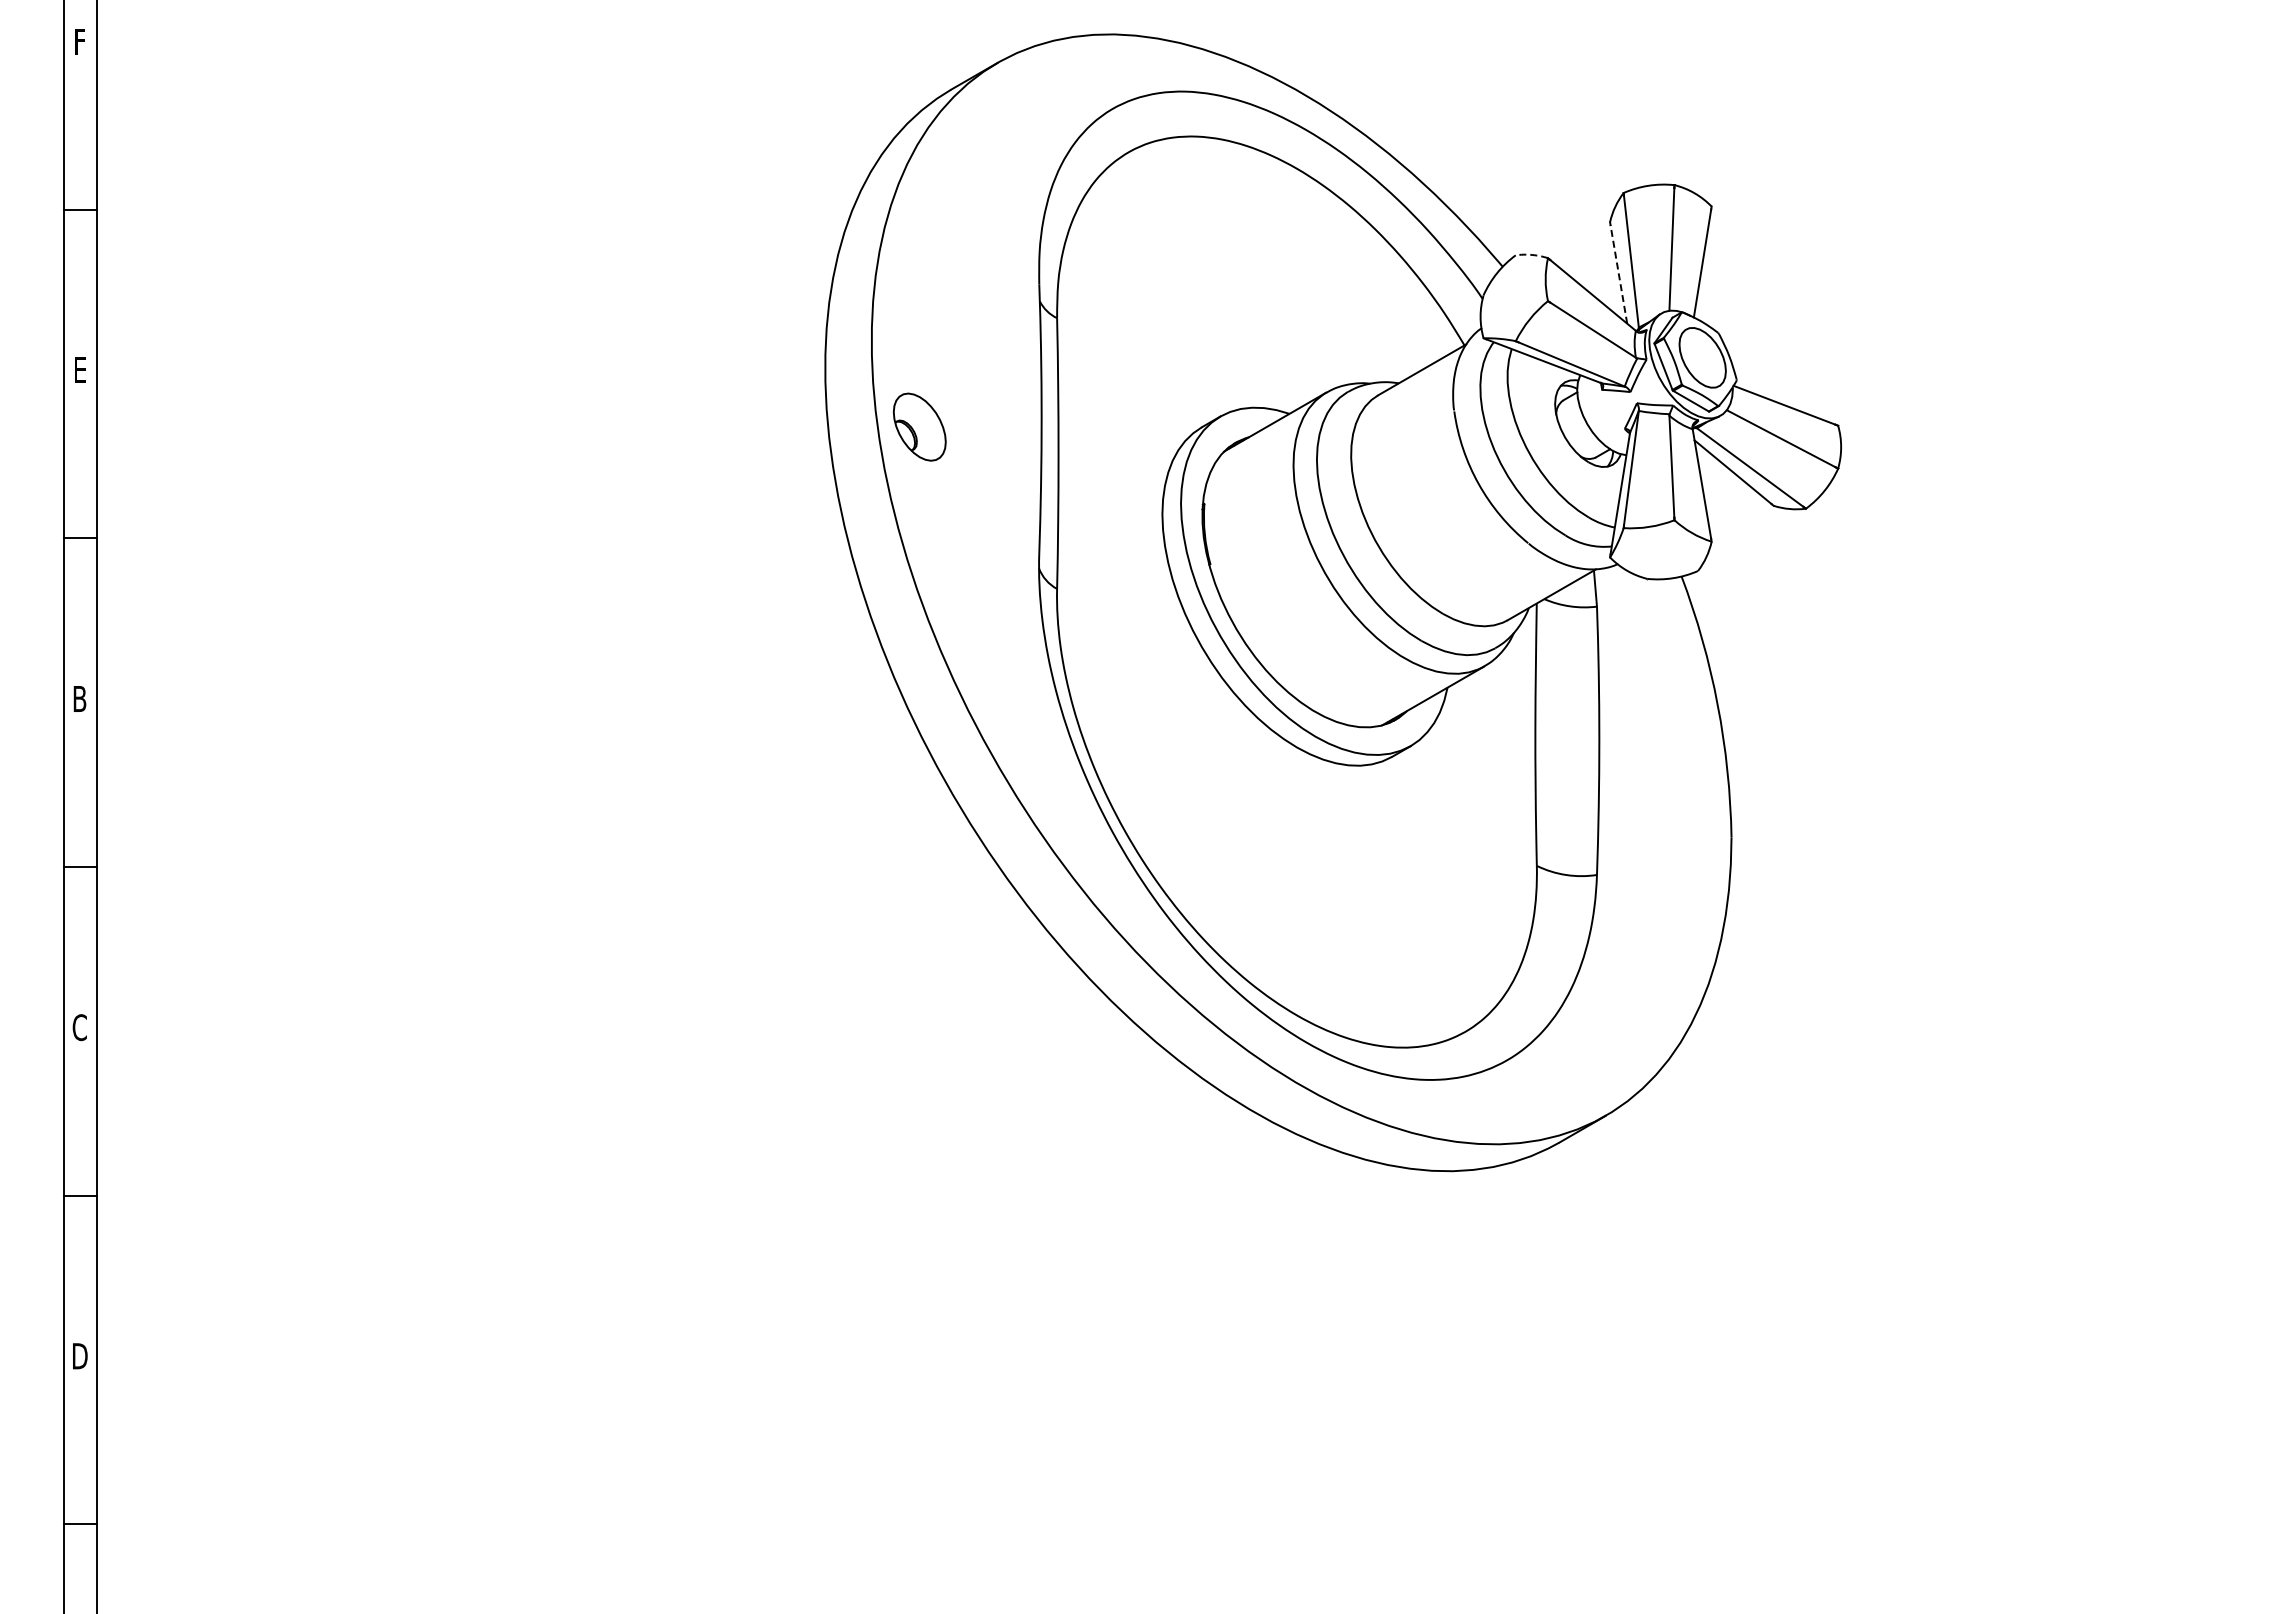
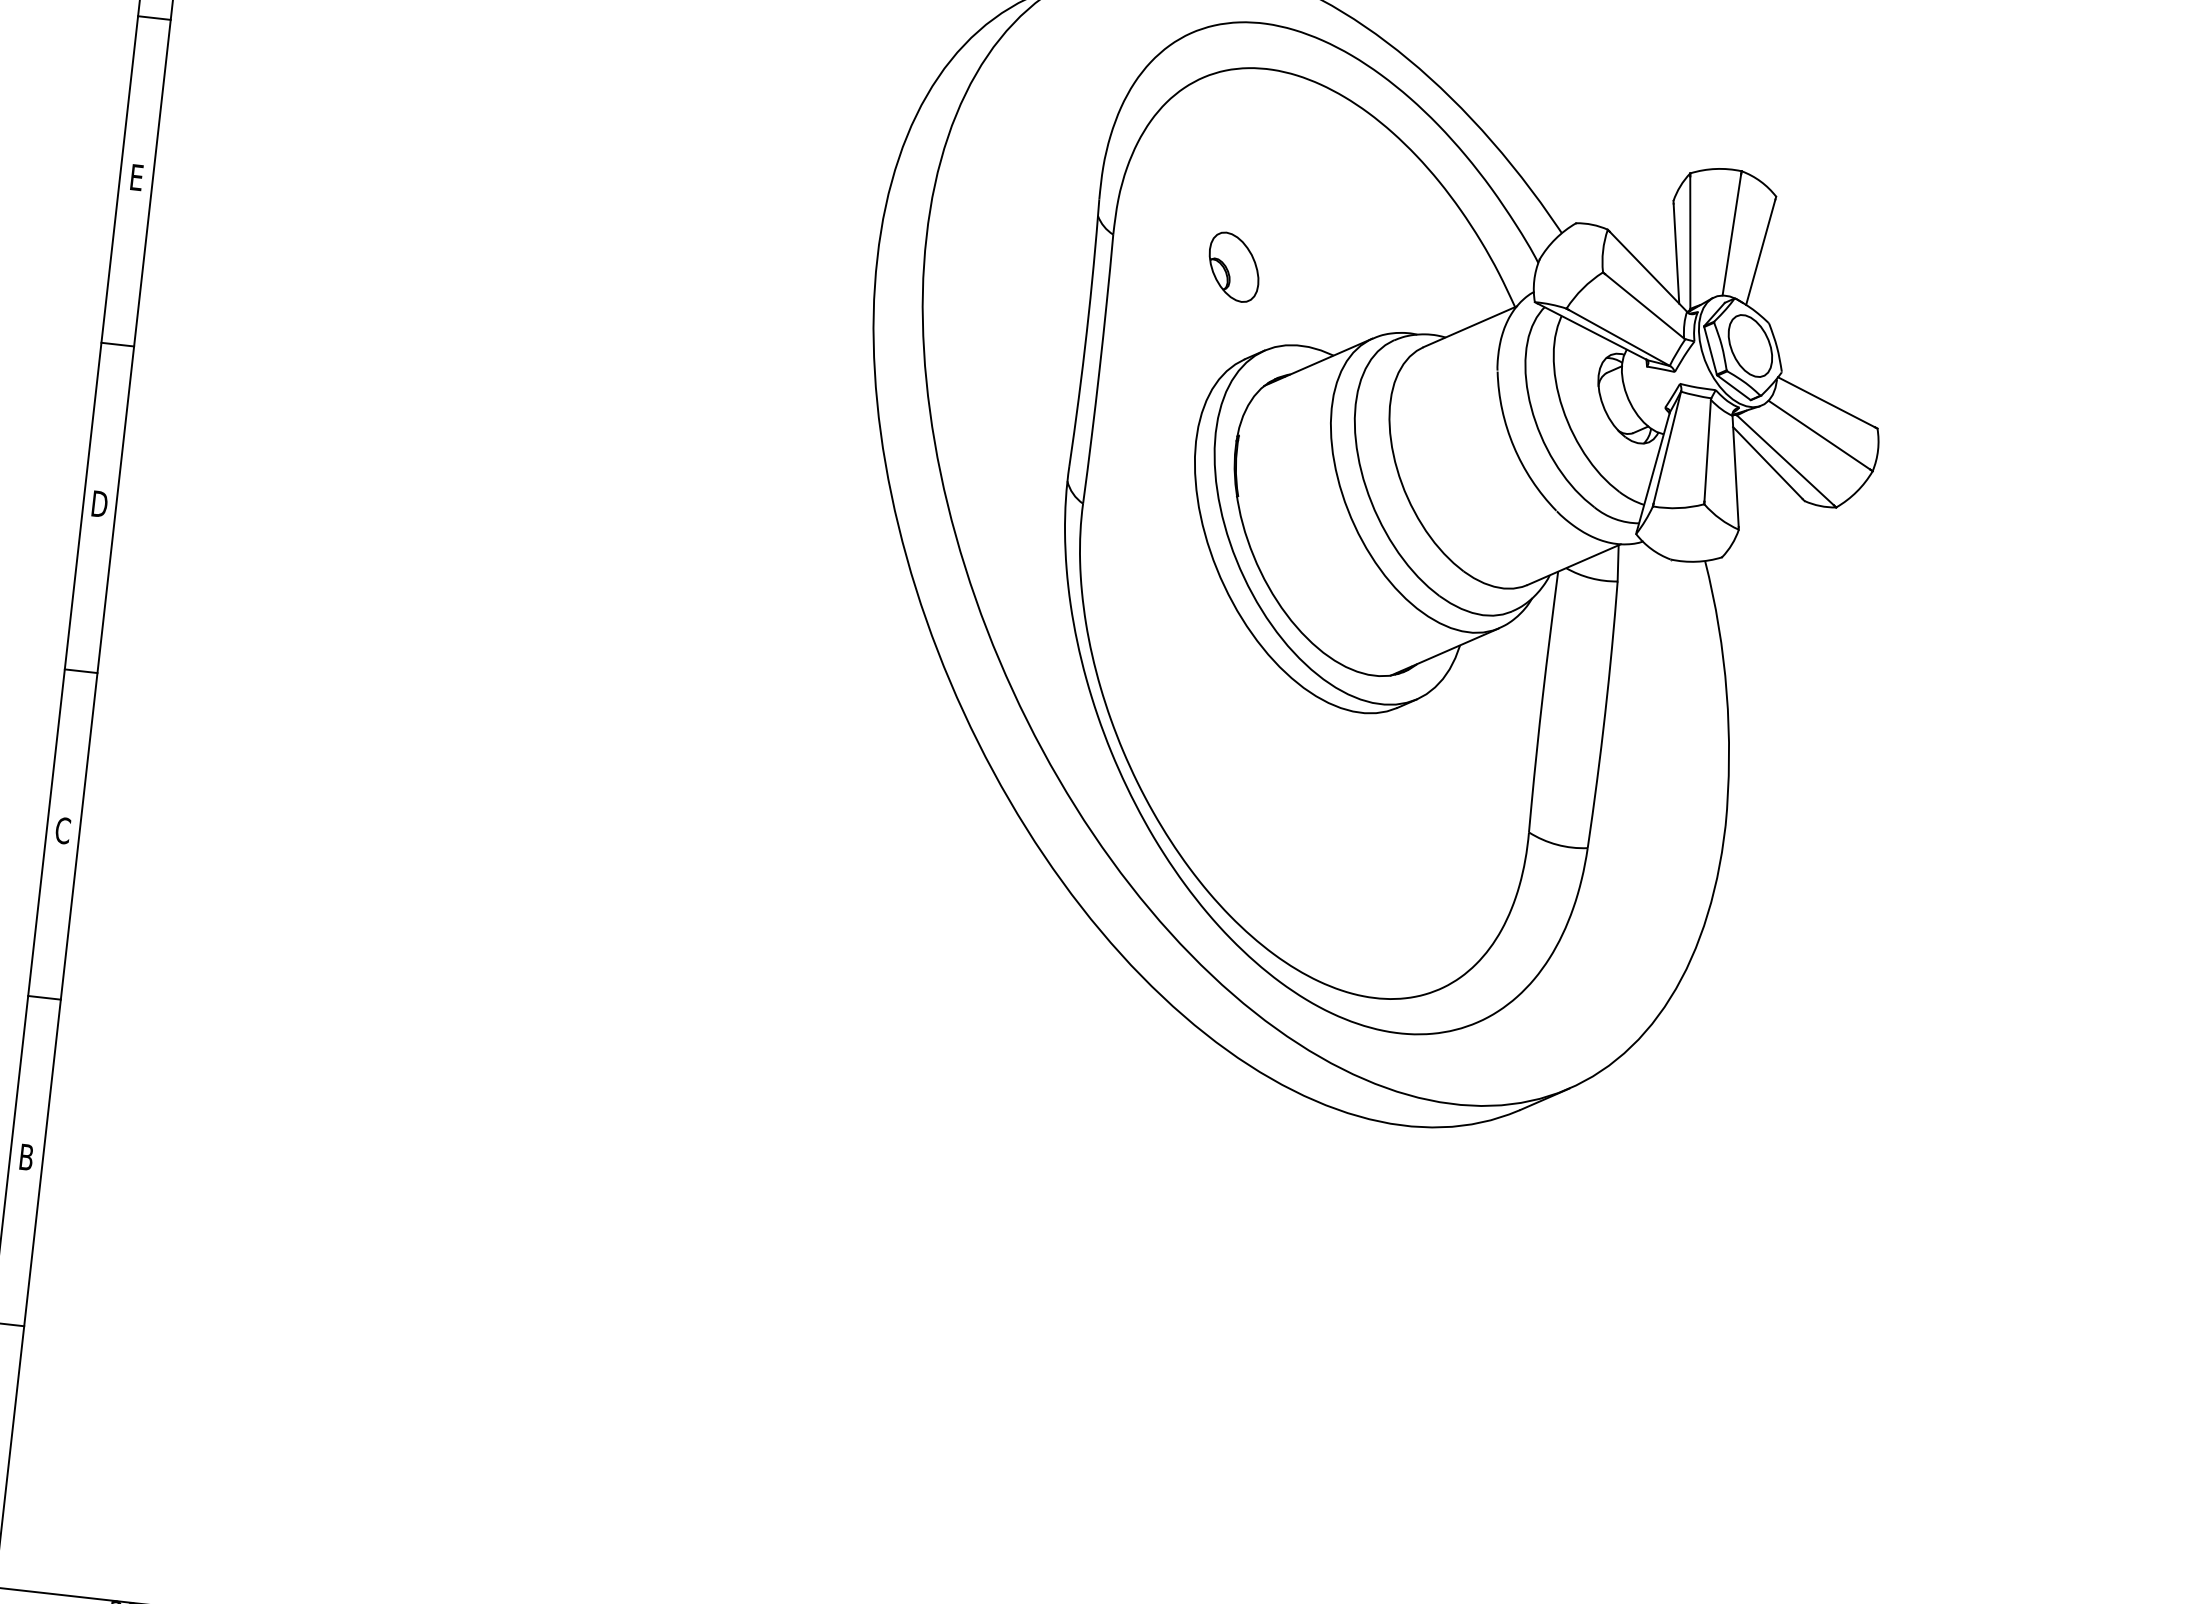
arc: (1532, 254) -> (1592, 224), dashed -> solid
line: (1618, 273) -> (1676, 252), dashed -> solid
part: (919, 426) -> (1233, 266), moved
text: (79, 698) -> (99, 503), B -> D
text: (80, 1356) -> (27, 1157), D -> B

